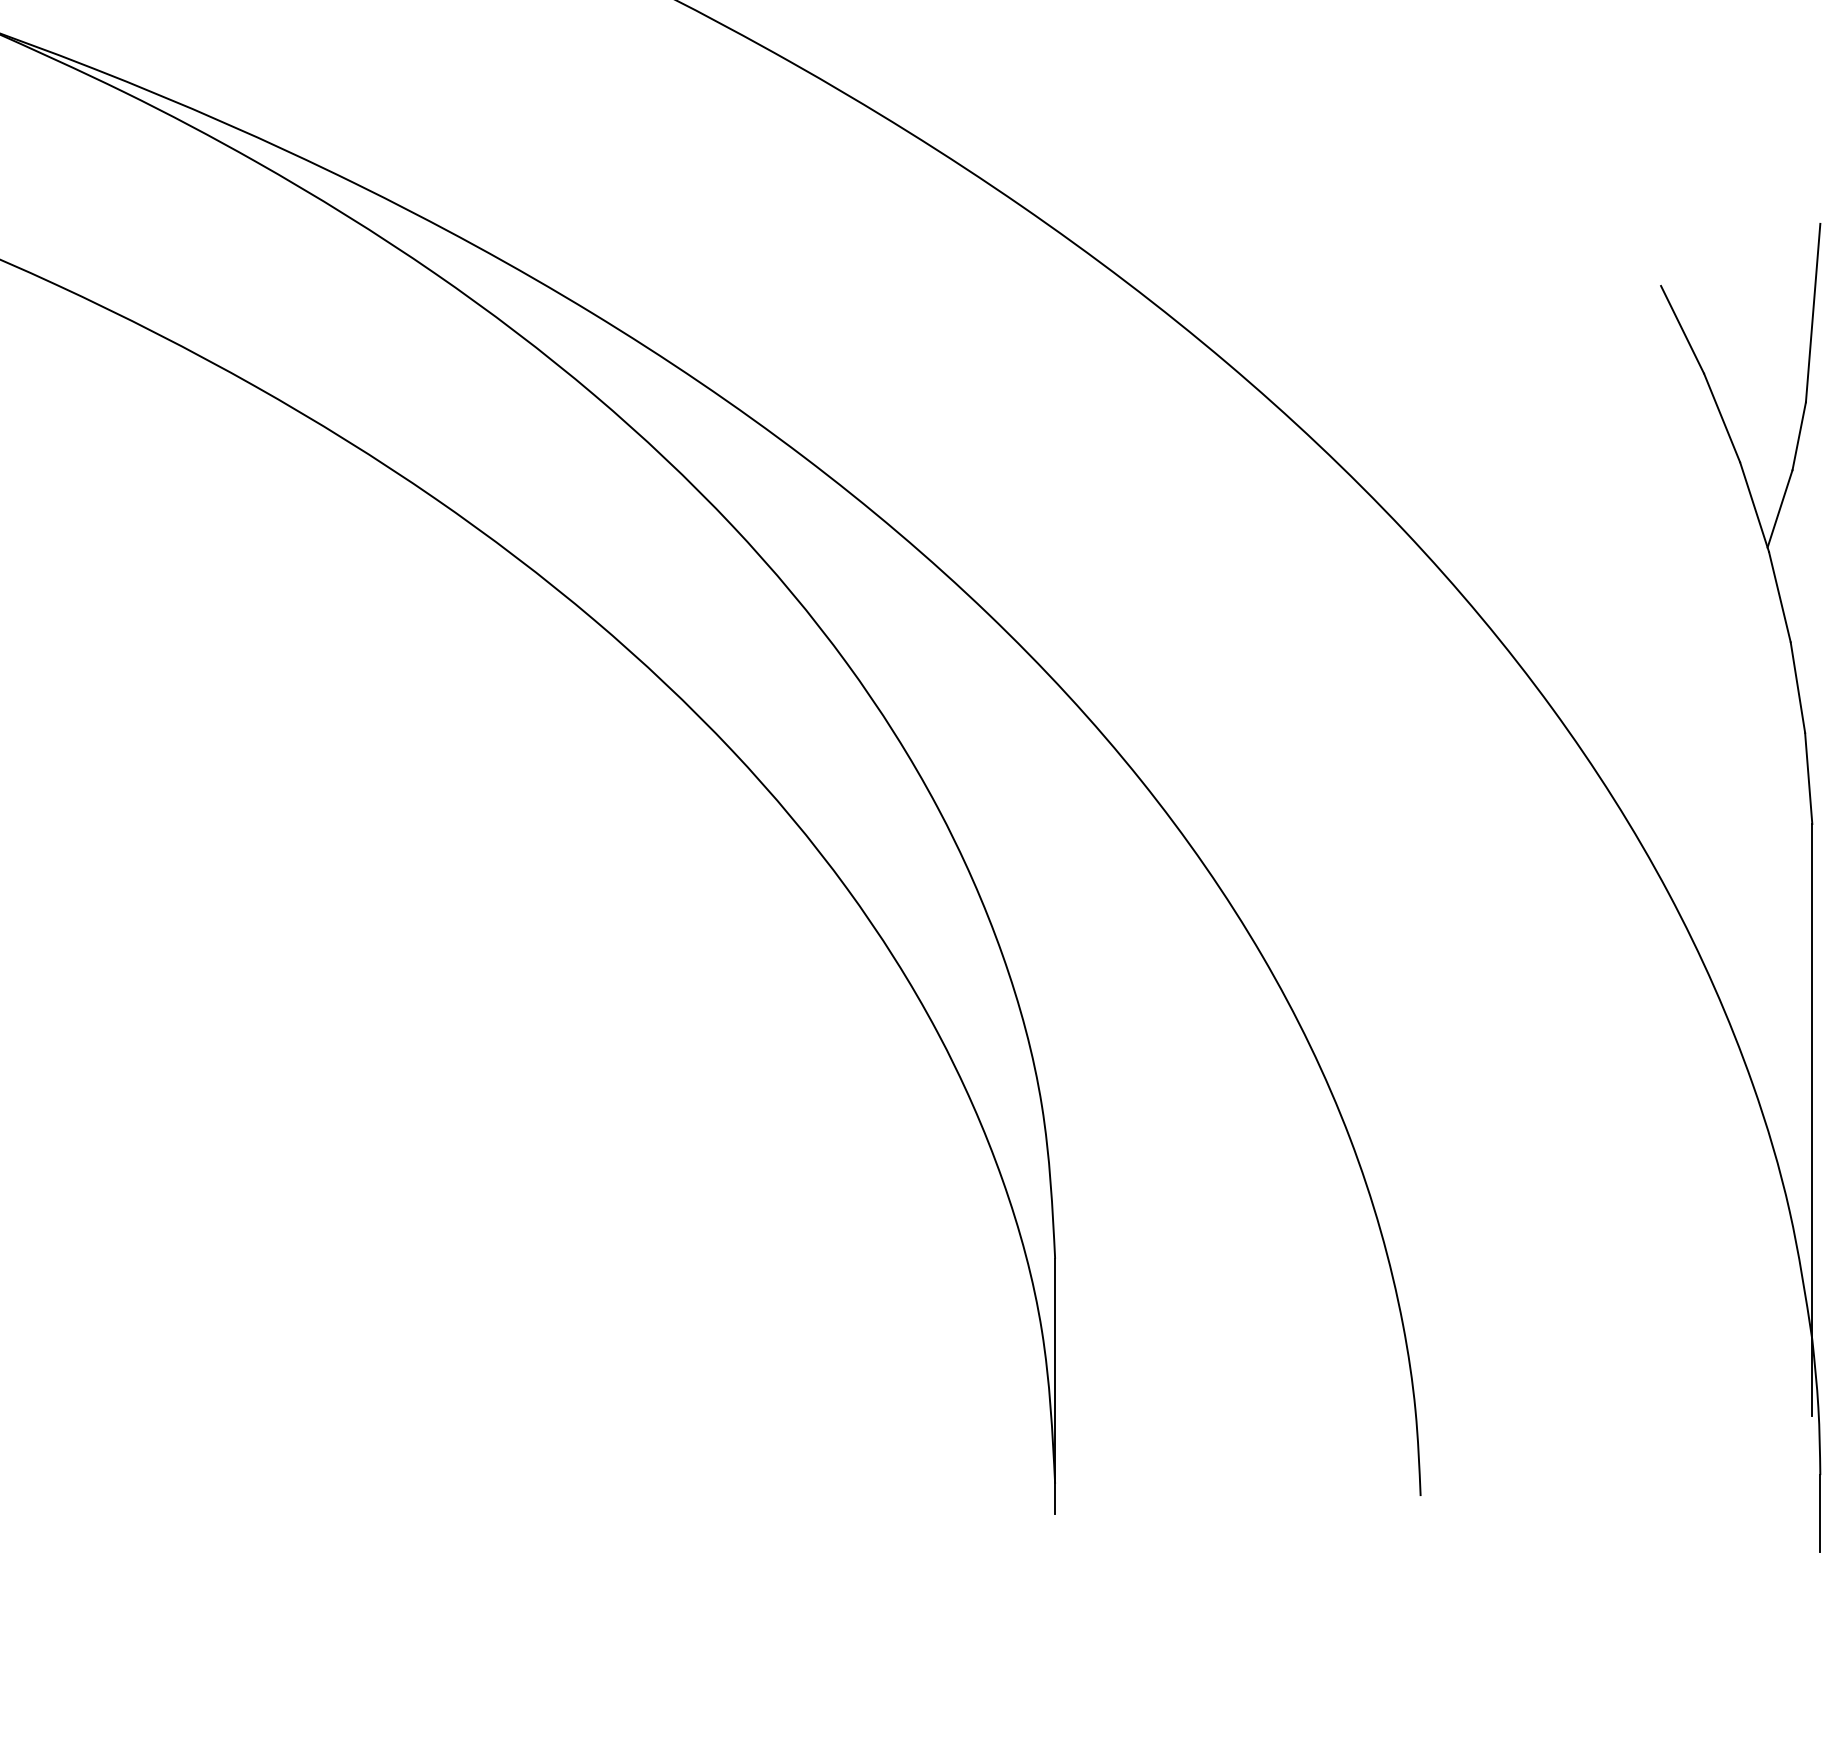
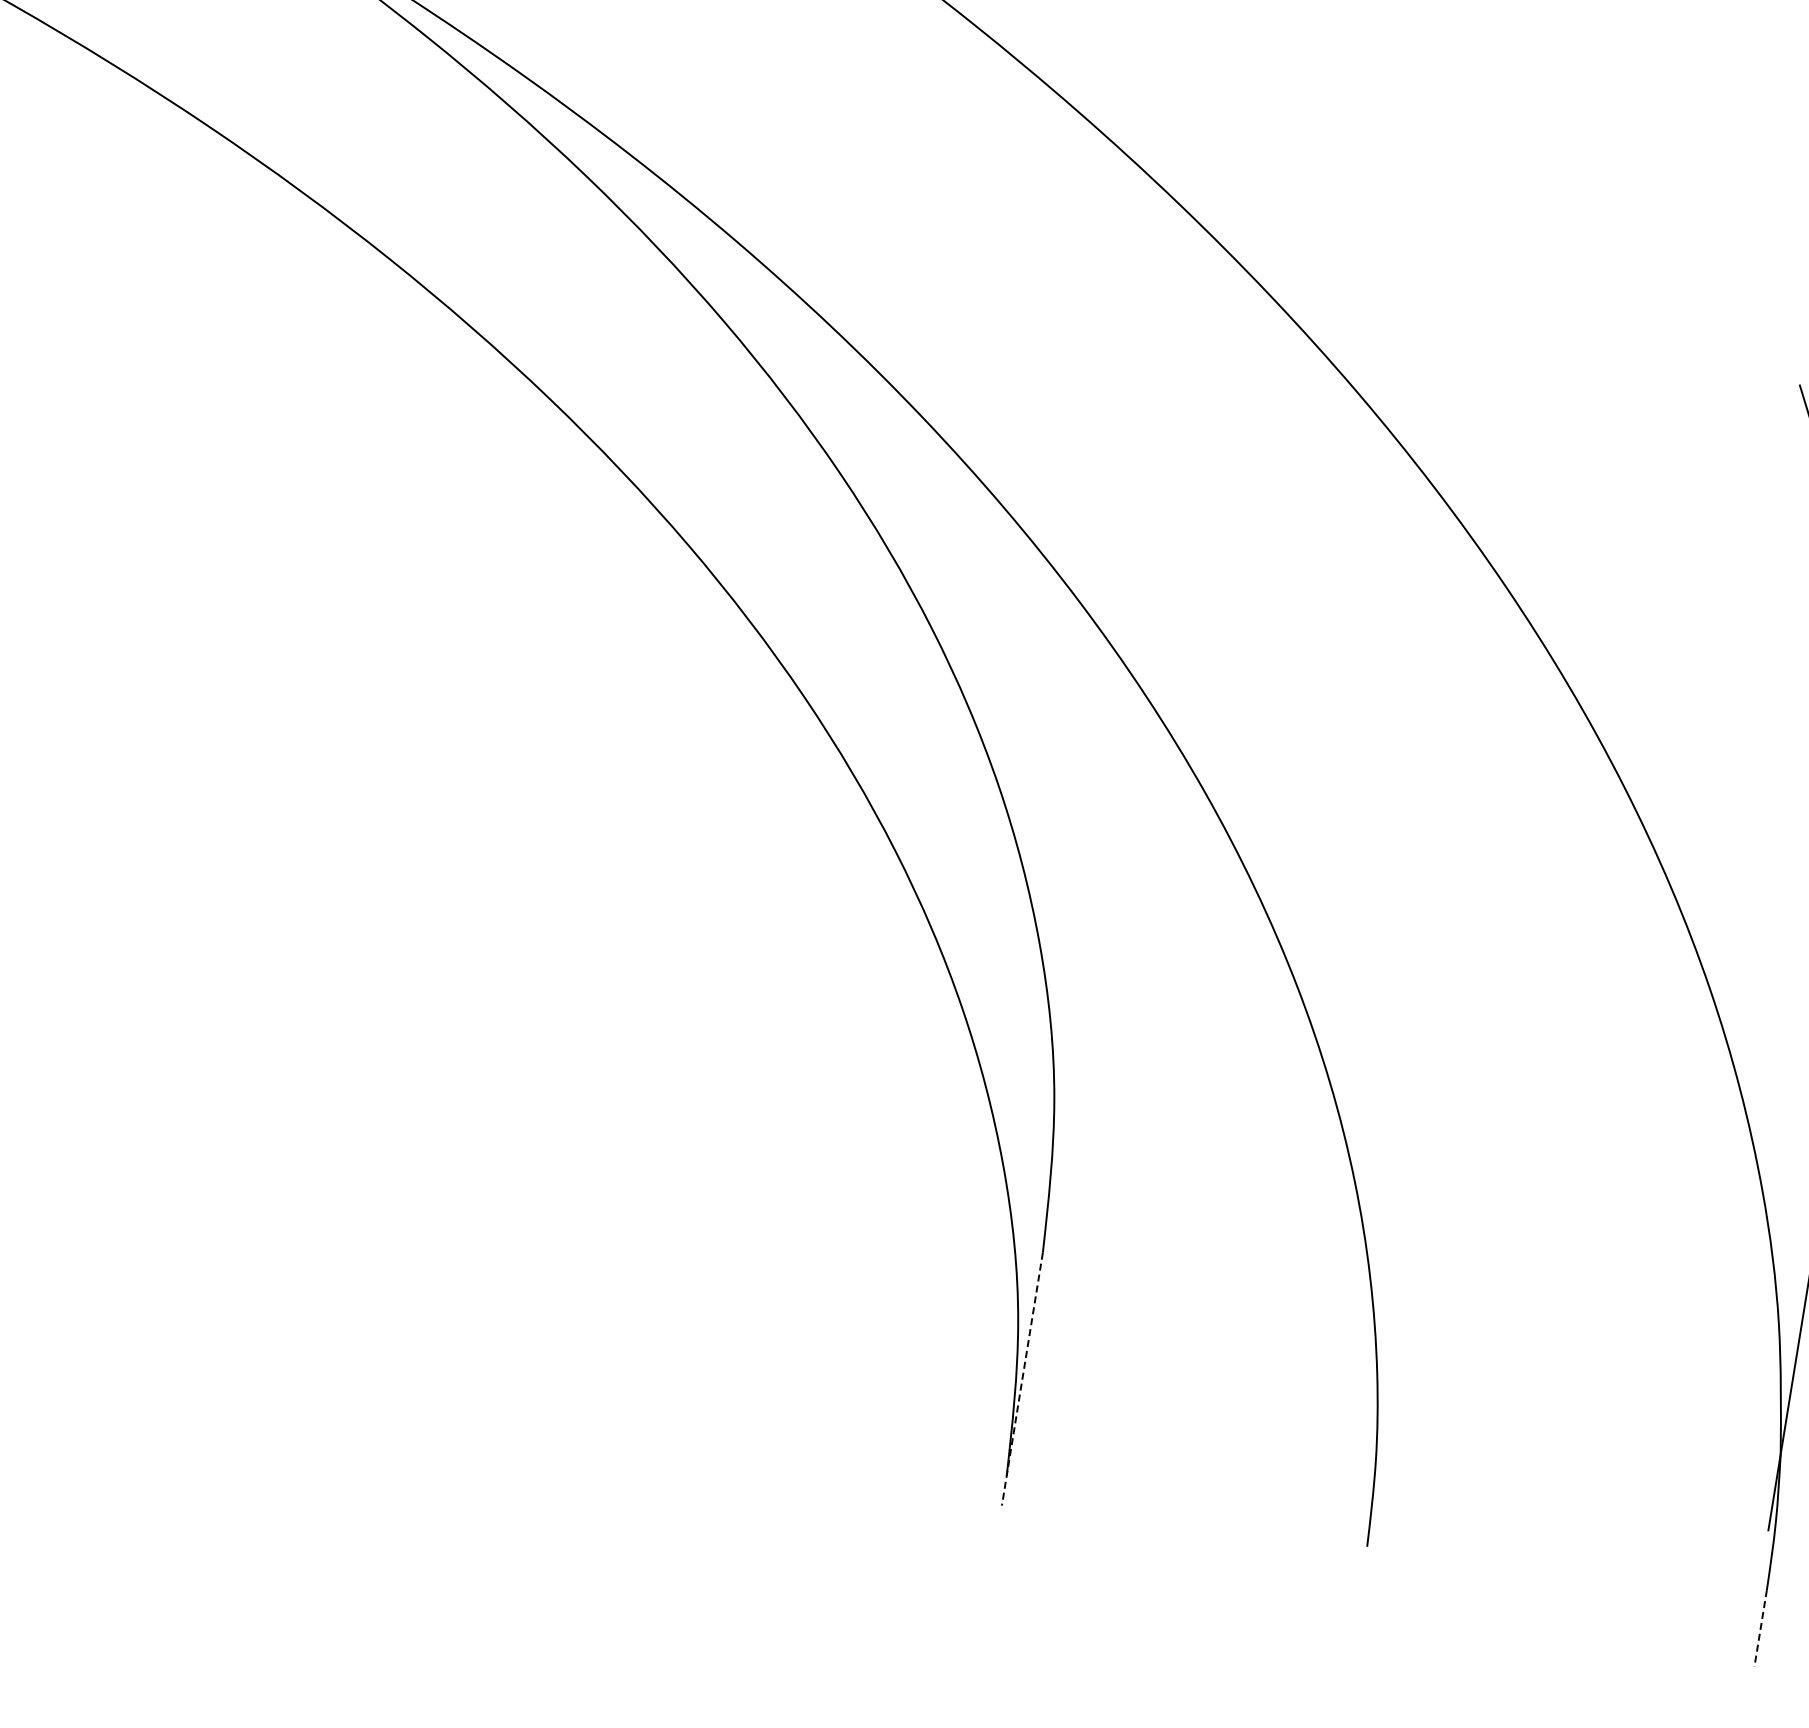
line: (1055, 1386) -> (1022, 1379), solid -> dashed
line: (1820, 1513) -> (1760, 1628), solid -> dashed

